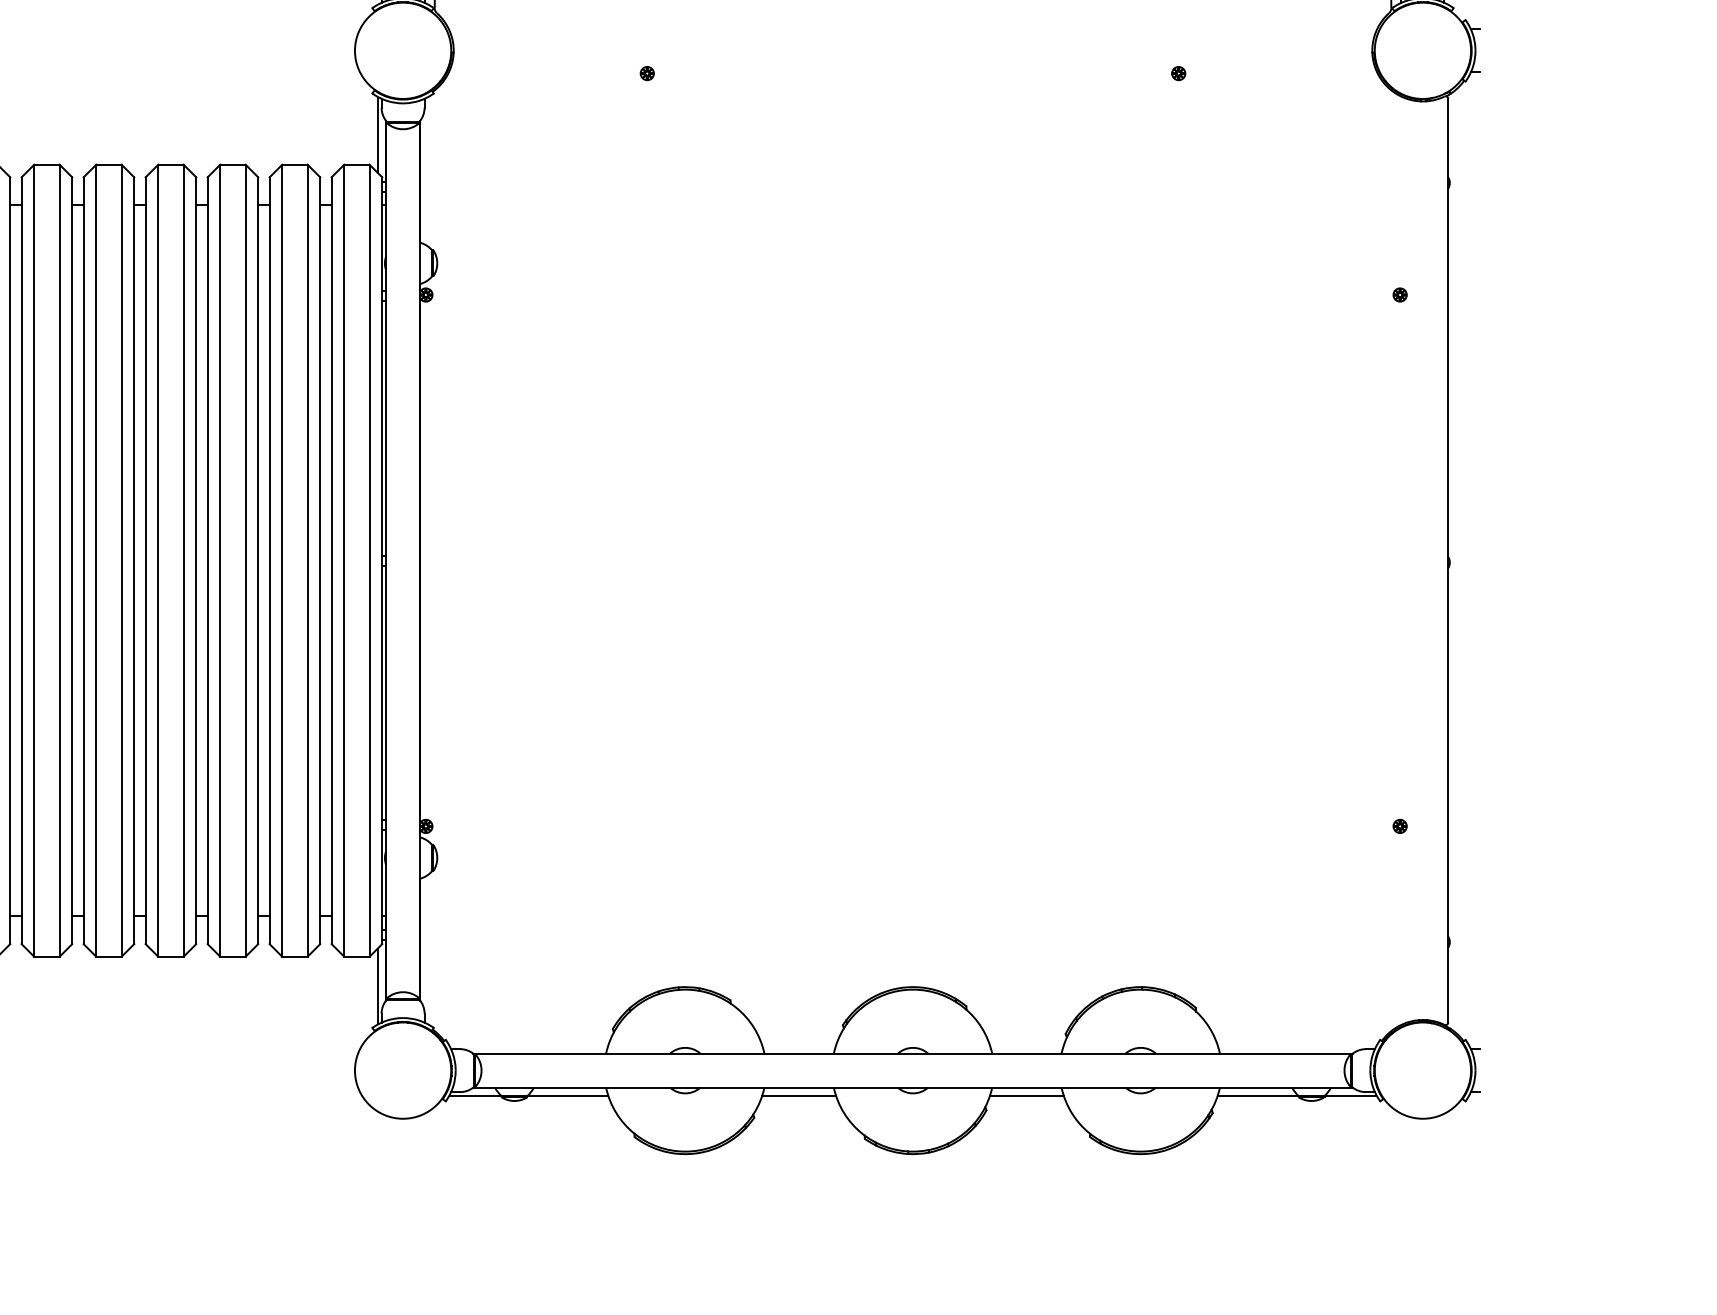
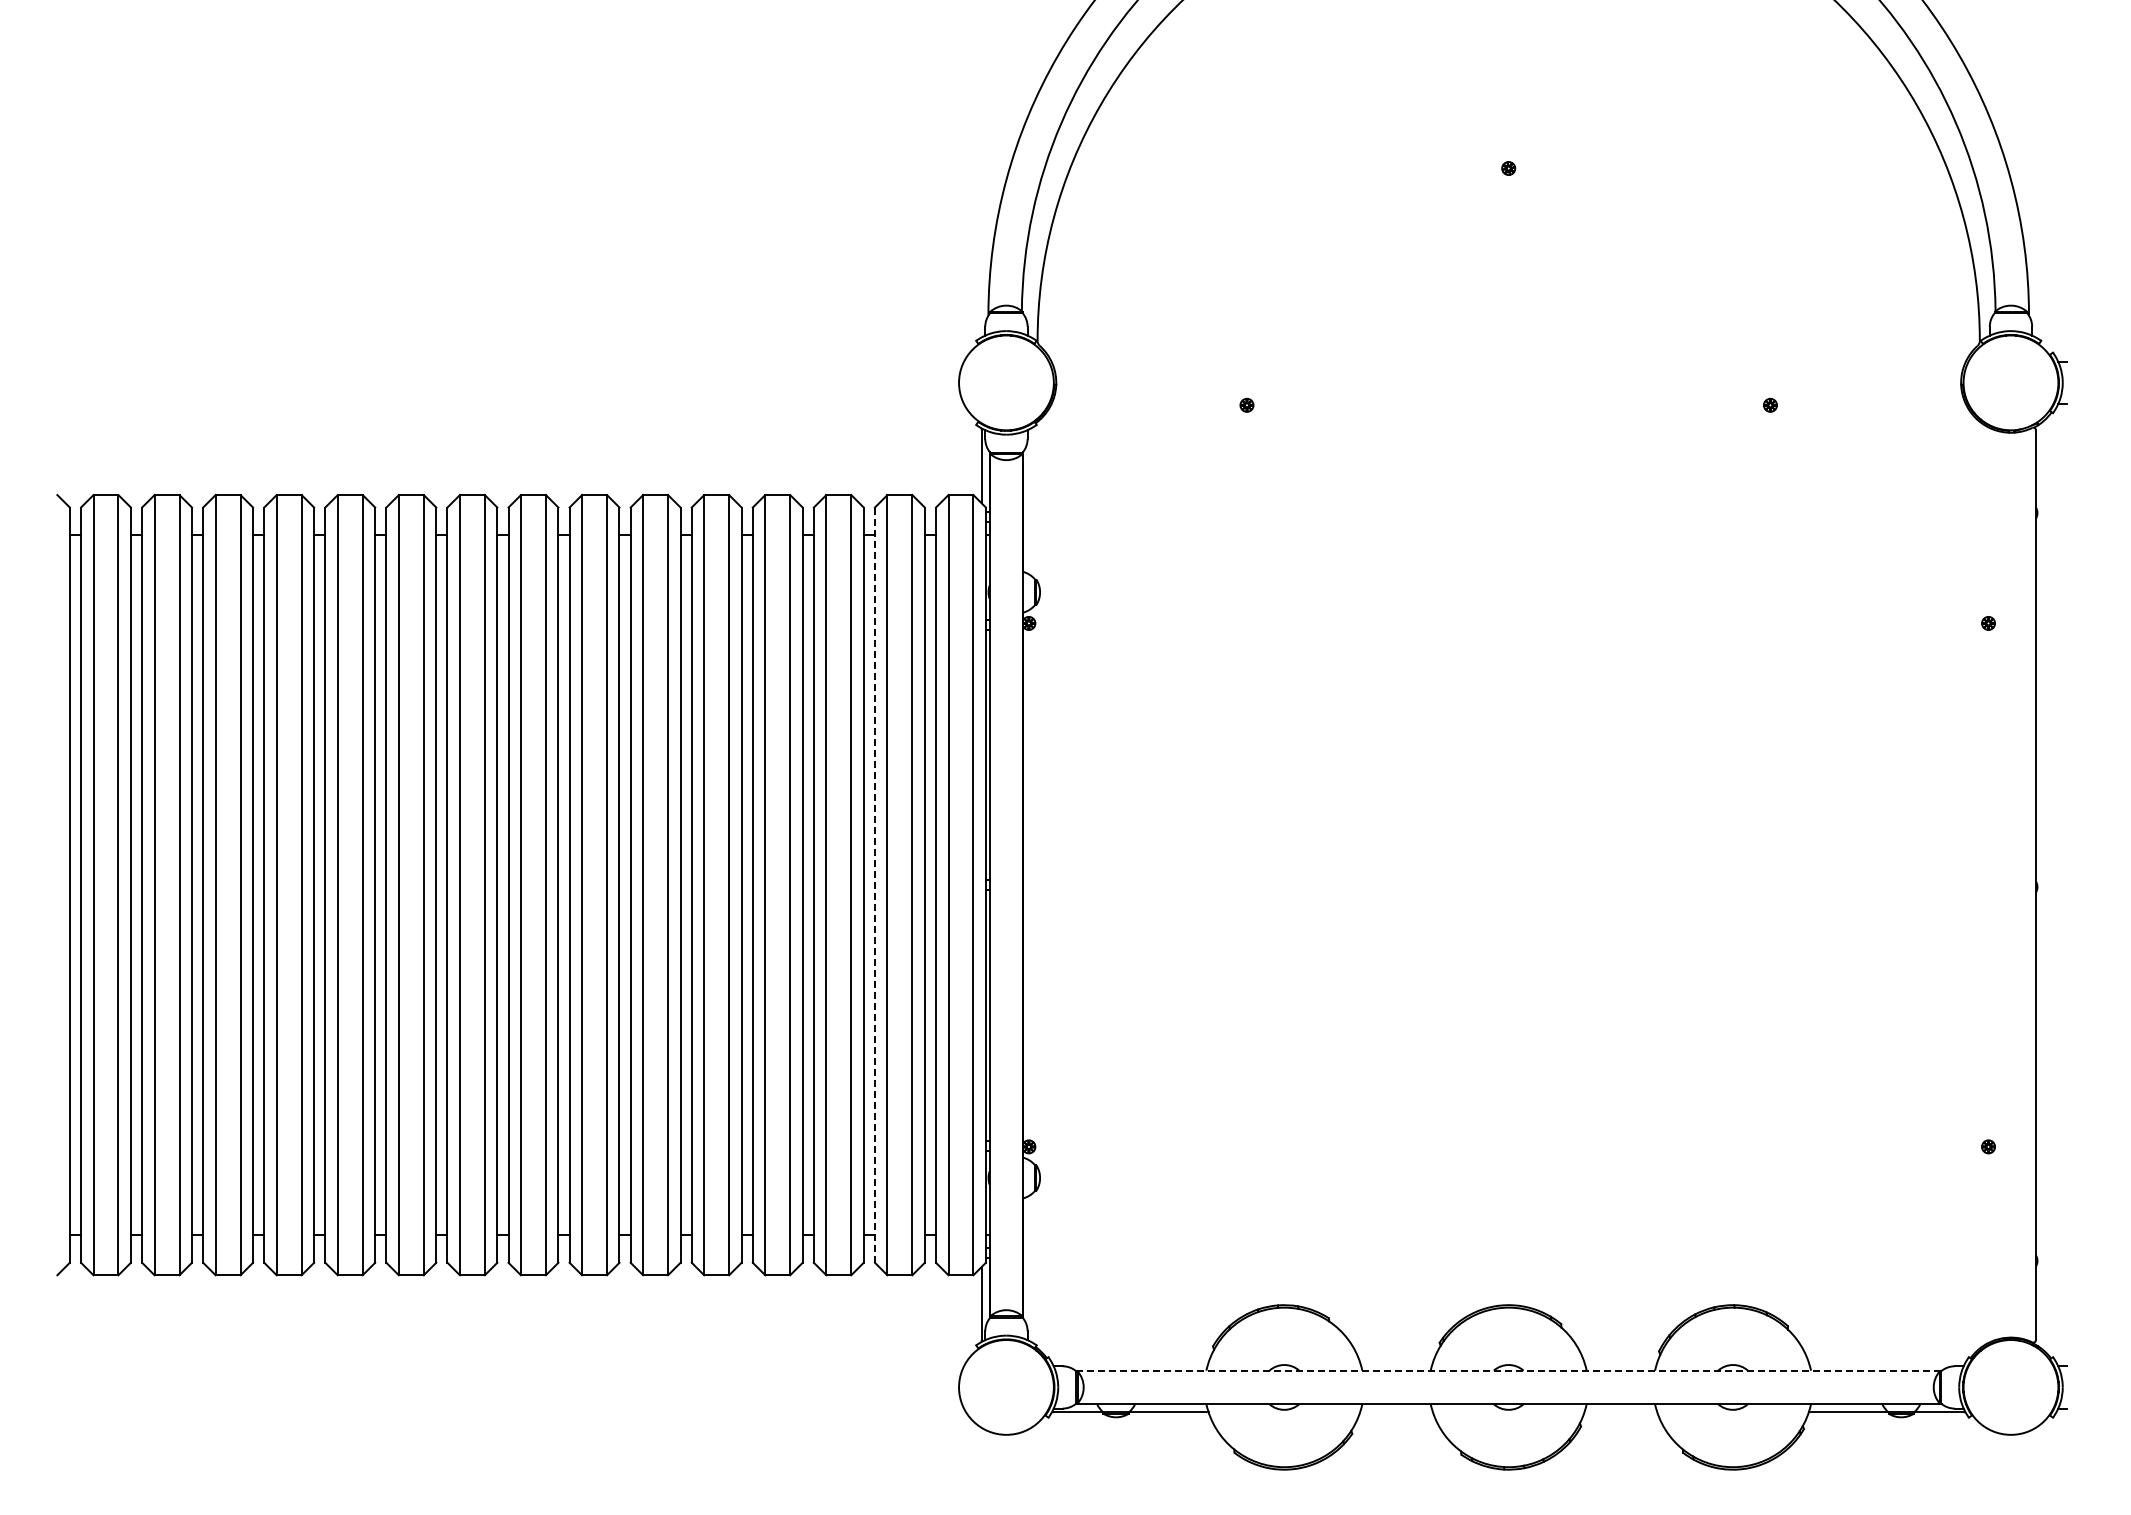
line: (269, 561) -> (874, 885), solid -> dashed
line: (913, 1053) -> (1509, 1370), solid -> dashed
line: (799, 1096) -> (1396, 1412), removed
line: (1026, 1096) -> (1620, 1412), removed

